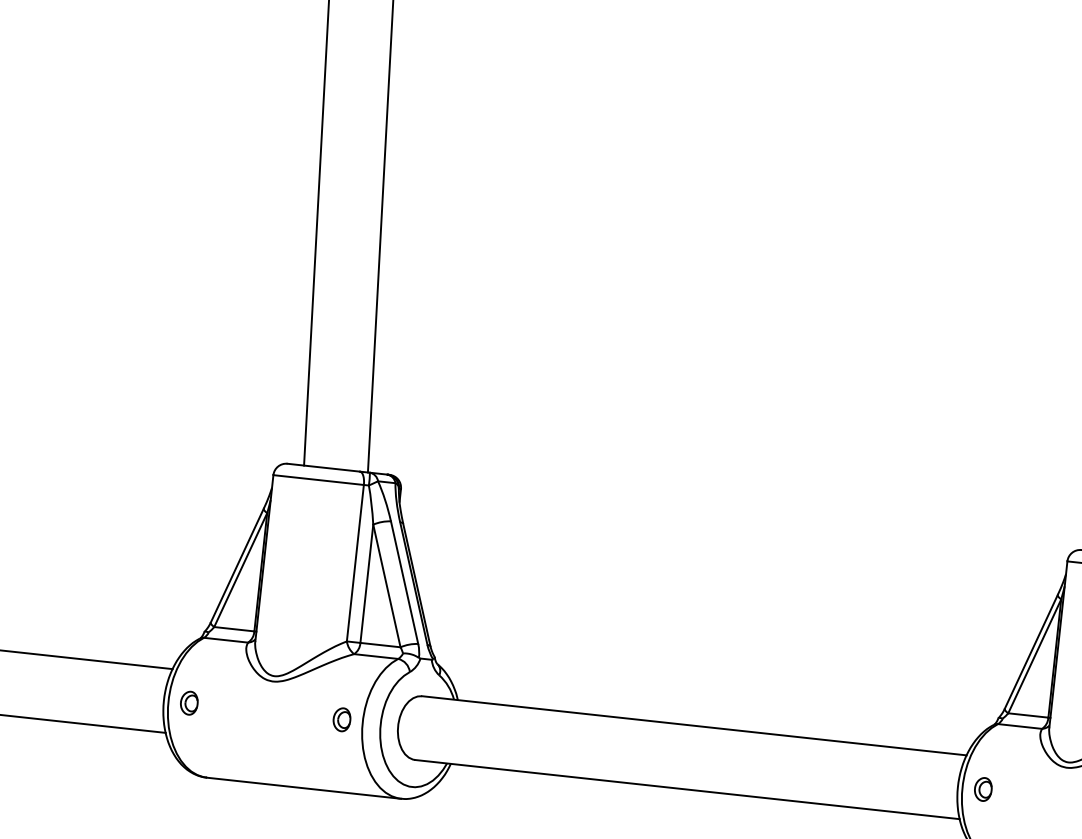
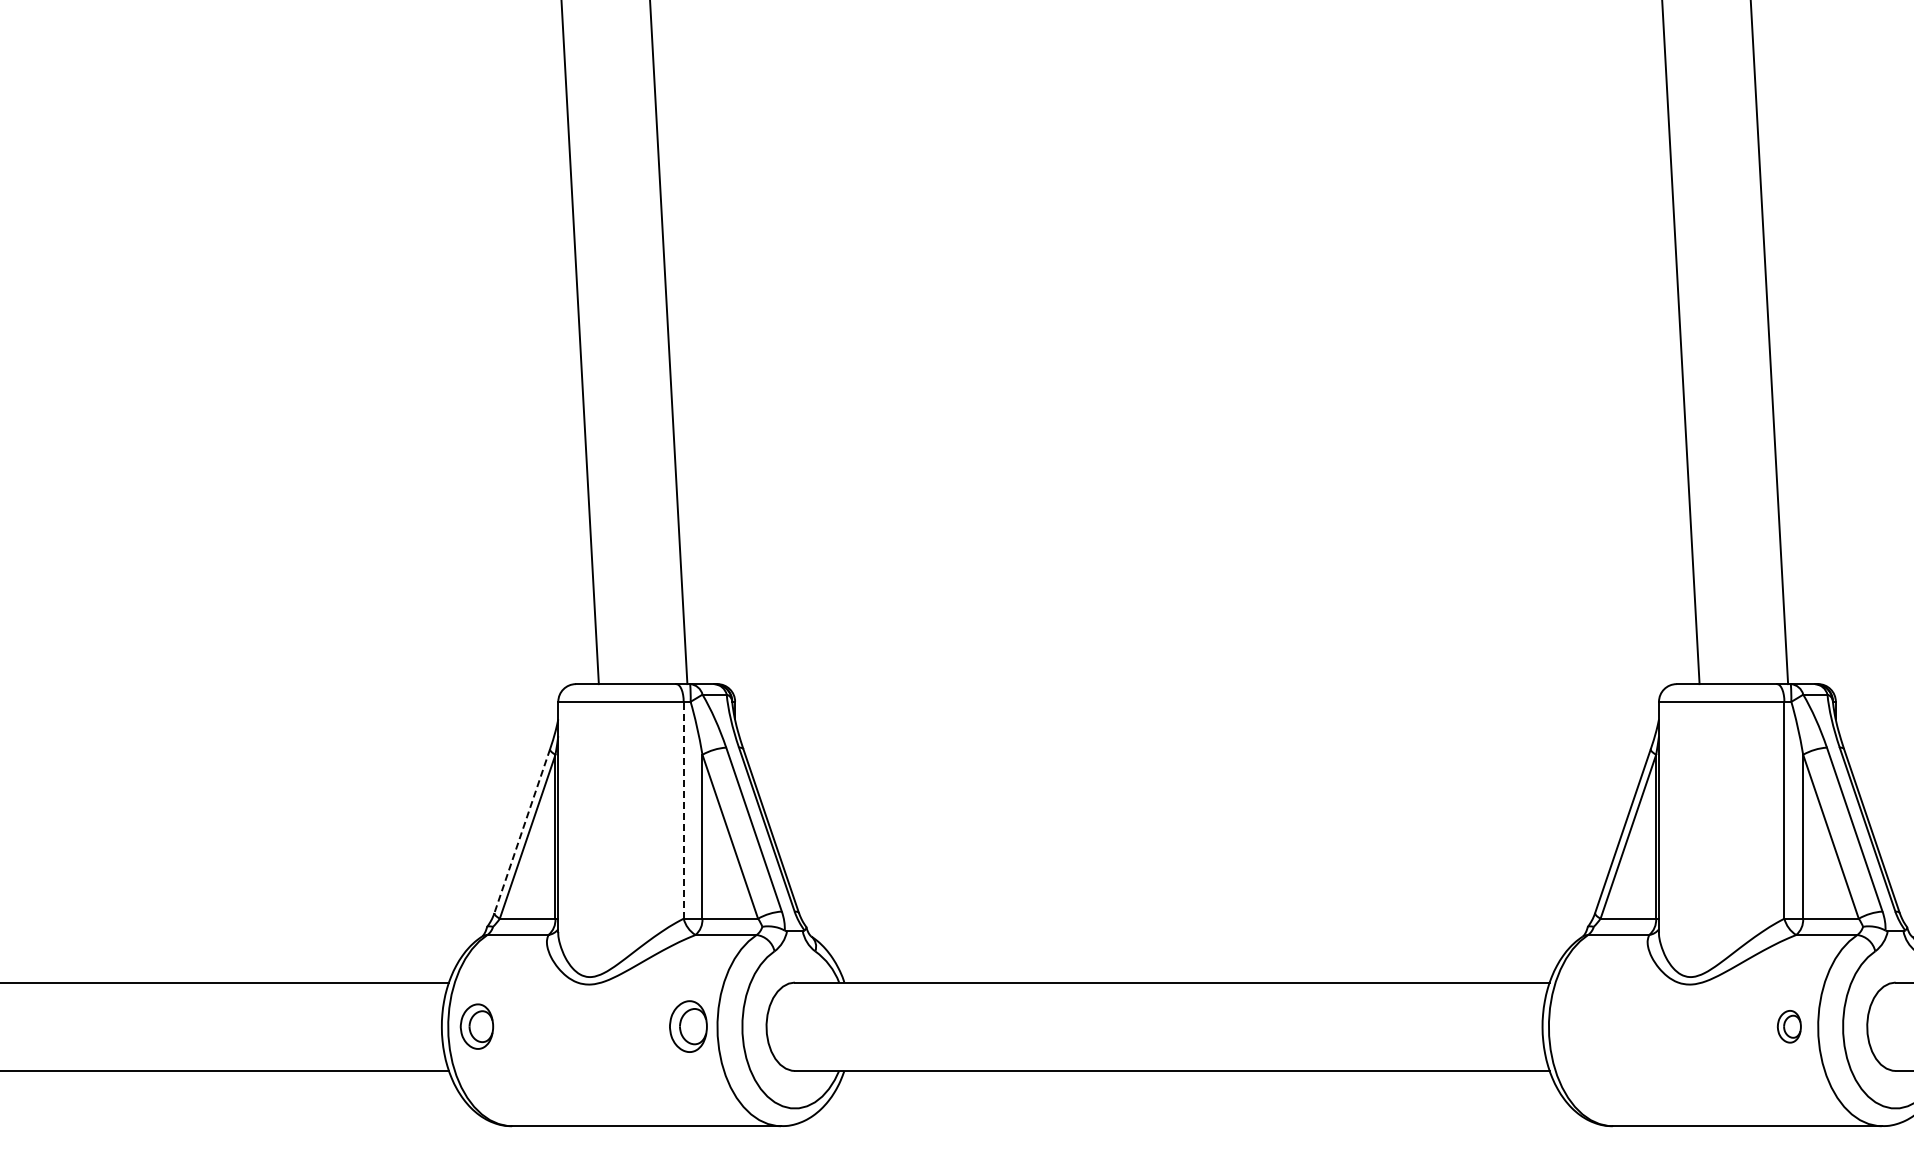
line: (355, 562) -> (683, 809), solid -> dashed
line: (237, 565) -> (522, 831), solid -> dashed
part: (188, 702) -> (476, 1026), size x1.4
part: (341, 719) -> (688, 1026), size x1.6
part: (983, 789) -> (1577, 1026), removed

